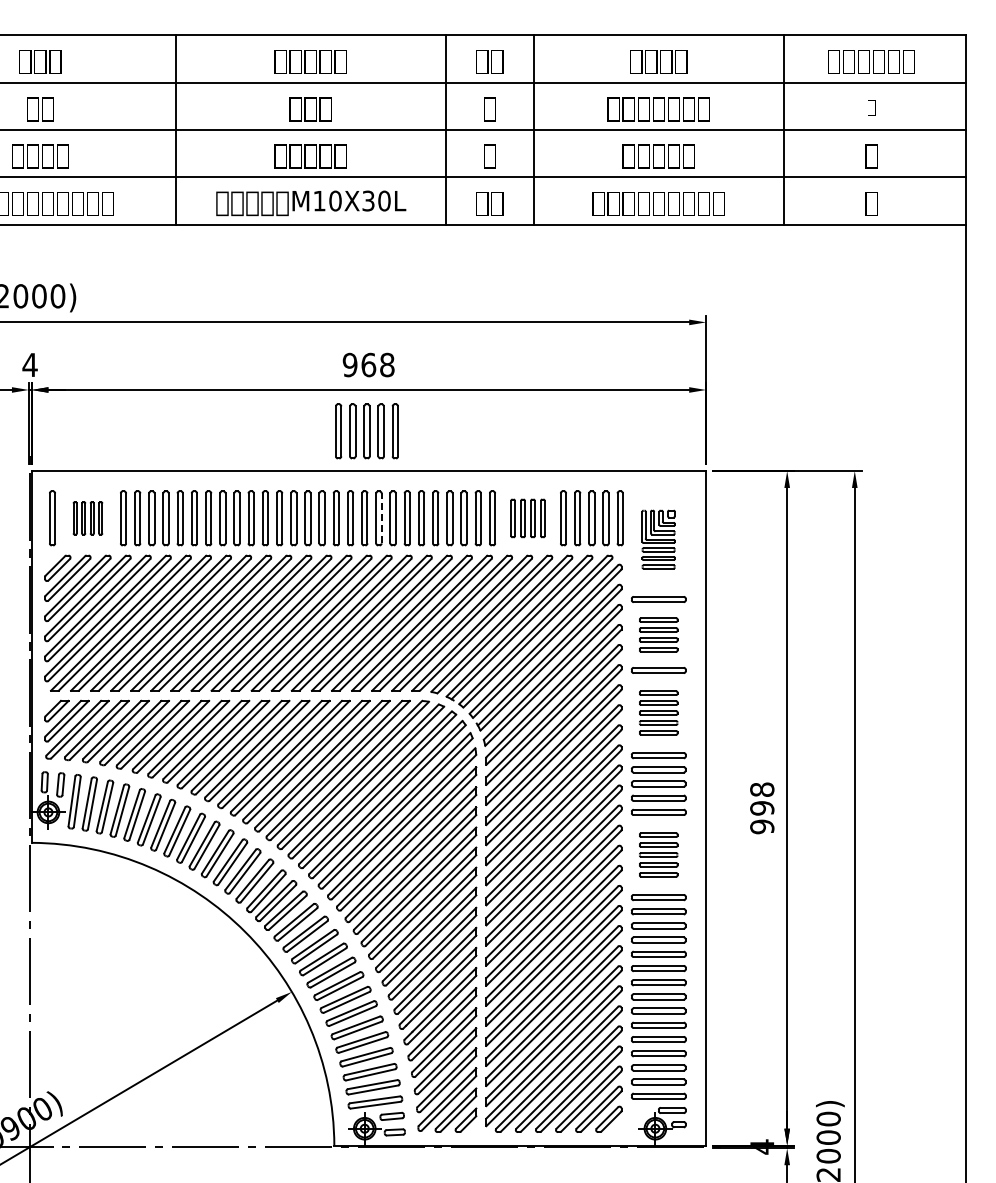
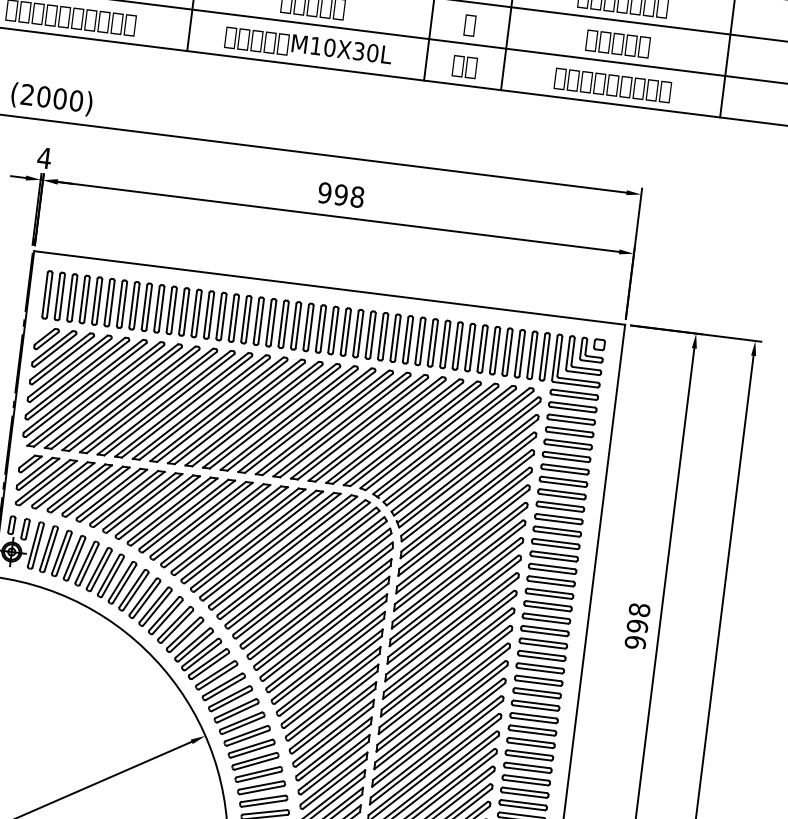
text: (368, 364) -> (341, 194), 968 -> 998
part: (366, 431) -> (331, 253), removed
line: (381, 517) -> (335, 330), dashed -> solid
part: (87, 518) -> (78, 298), size x1.67
part: (527, 518) -> (463, 346), size x1.43
part: (658, 539) -> (575, 379), size x1.67
part: (658, 634) -> (565, 462), size x1.43
part: (658, 712) -> (557, 531), size x1.43
part: (658, 854) -> (541, 655), size x1.43

